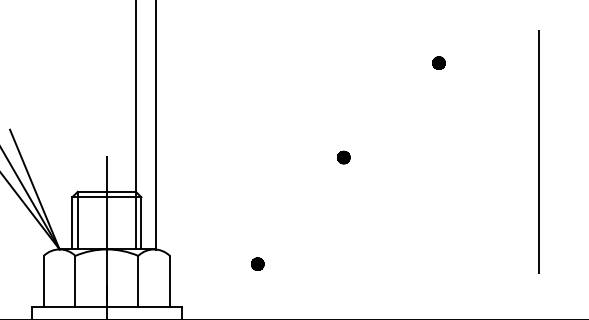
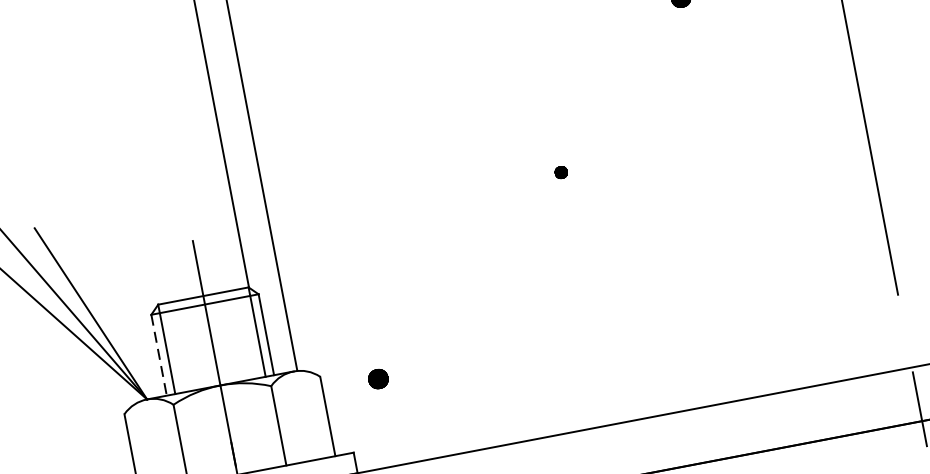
part: (343, 157) -> (560, 172), size x0.6
line: (72, 223) -> (159, 355), solid -> dashed
part: (257, 263) -> (377, 378), moved

